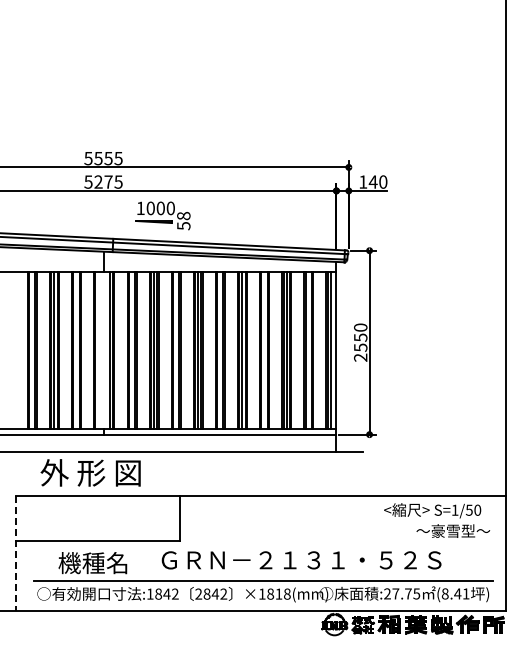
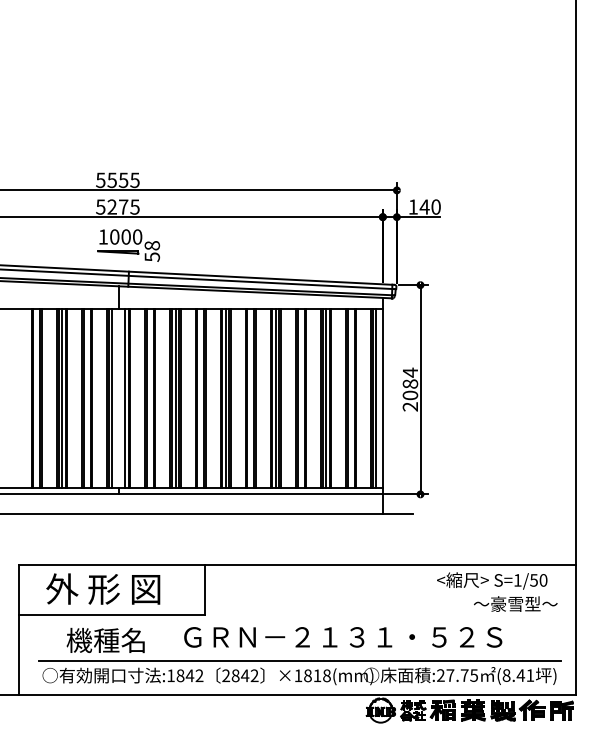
part: (162, 215) -> (128, 245), moved
text: (360, 337) -> (410, 383), 2550 -> 2084
line: (98, 350) -> (112, 398), added
text: (90, 472) -> (103, 588), moved
line: (16, 554) -> (18, 630), dashed -> solid

